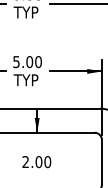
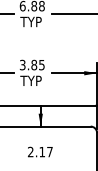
text: (27, 61) -> (32, 64), 5.00 -> 3.85
text: (42, 161) -> (45, 151), 2.00 -> 2.17

